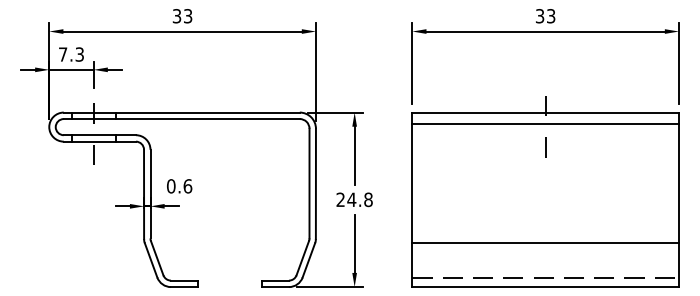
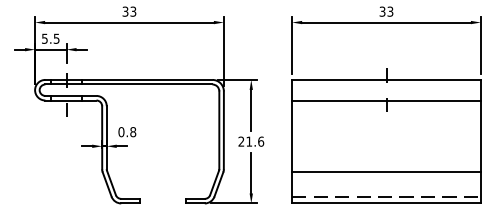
text: (71, 54) -> (50, 38), 7.3 -> 5.5
line: (545, 123) -> (386, 100), moved
text: (187, 186) -> (132, 132), 0.6 -> 0.8
text: (359, 199) -> (254, 141), 24.8 -> 21.6

